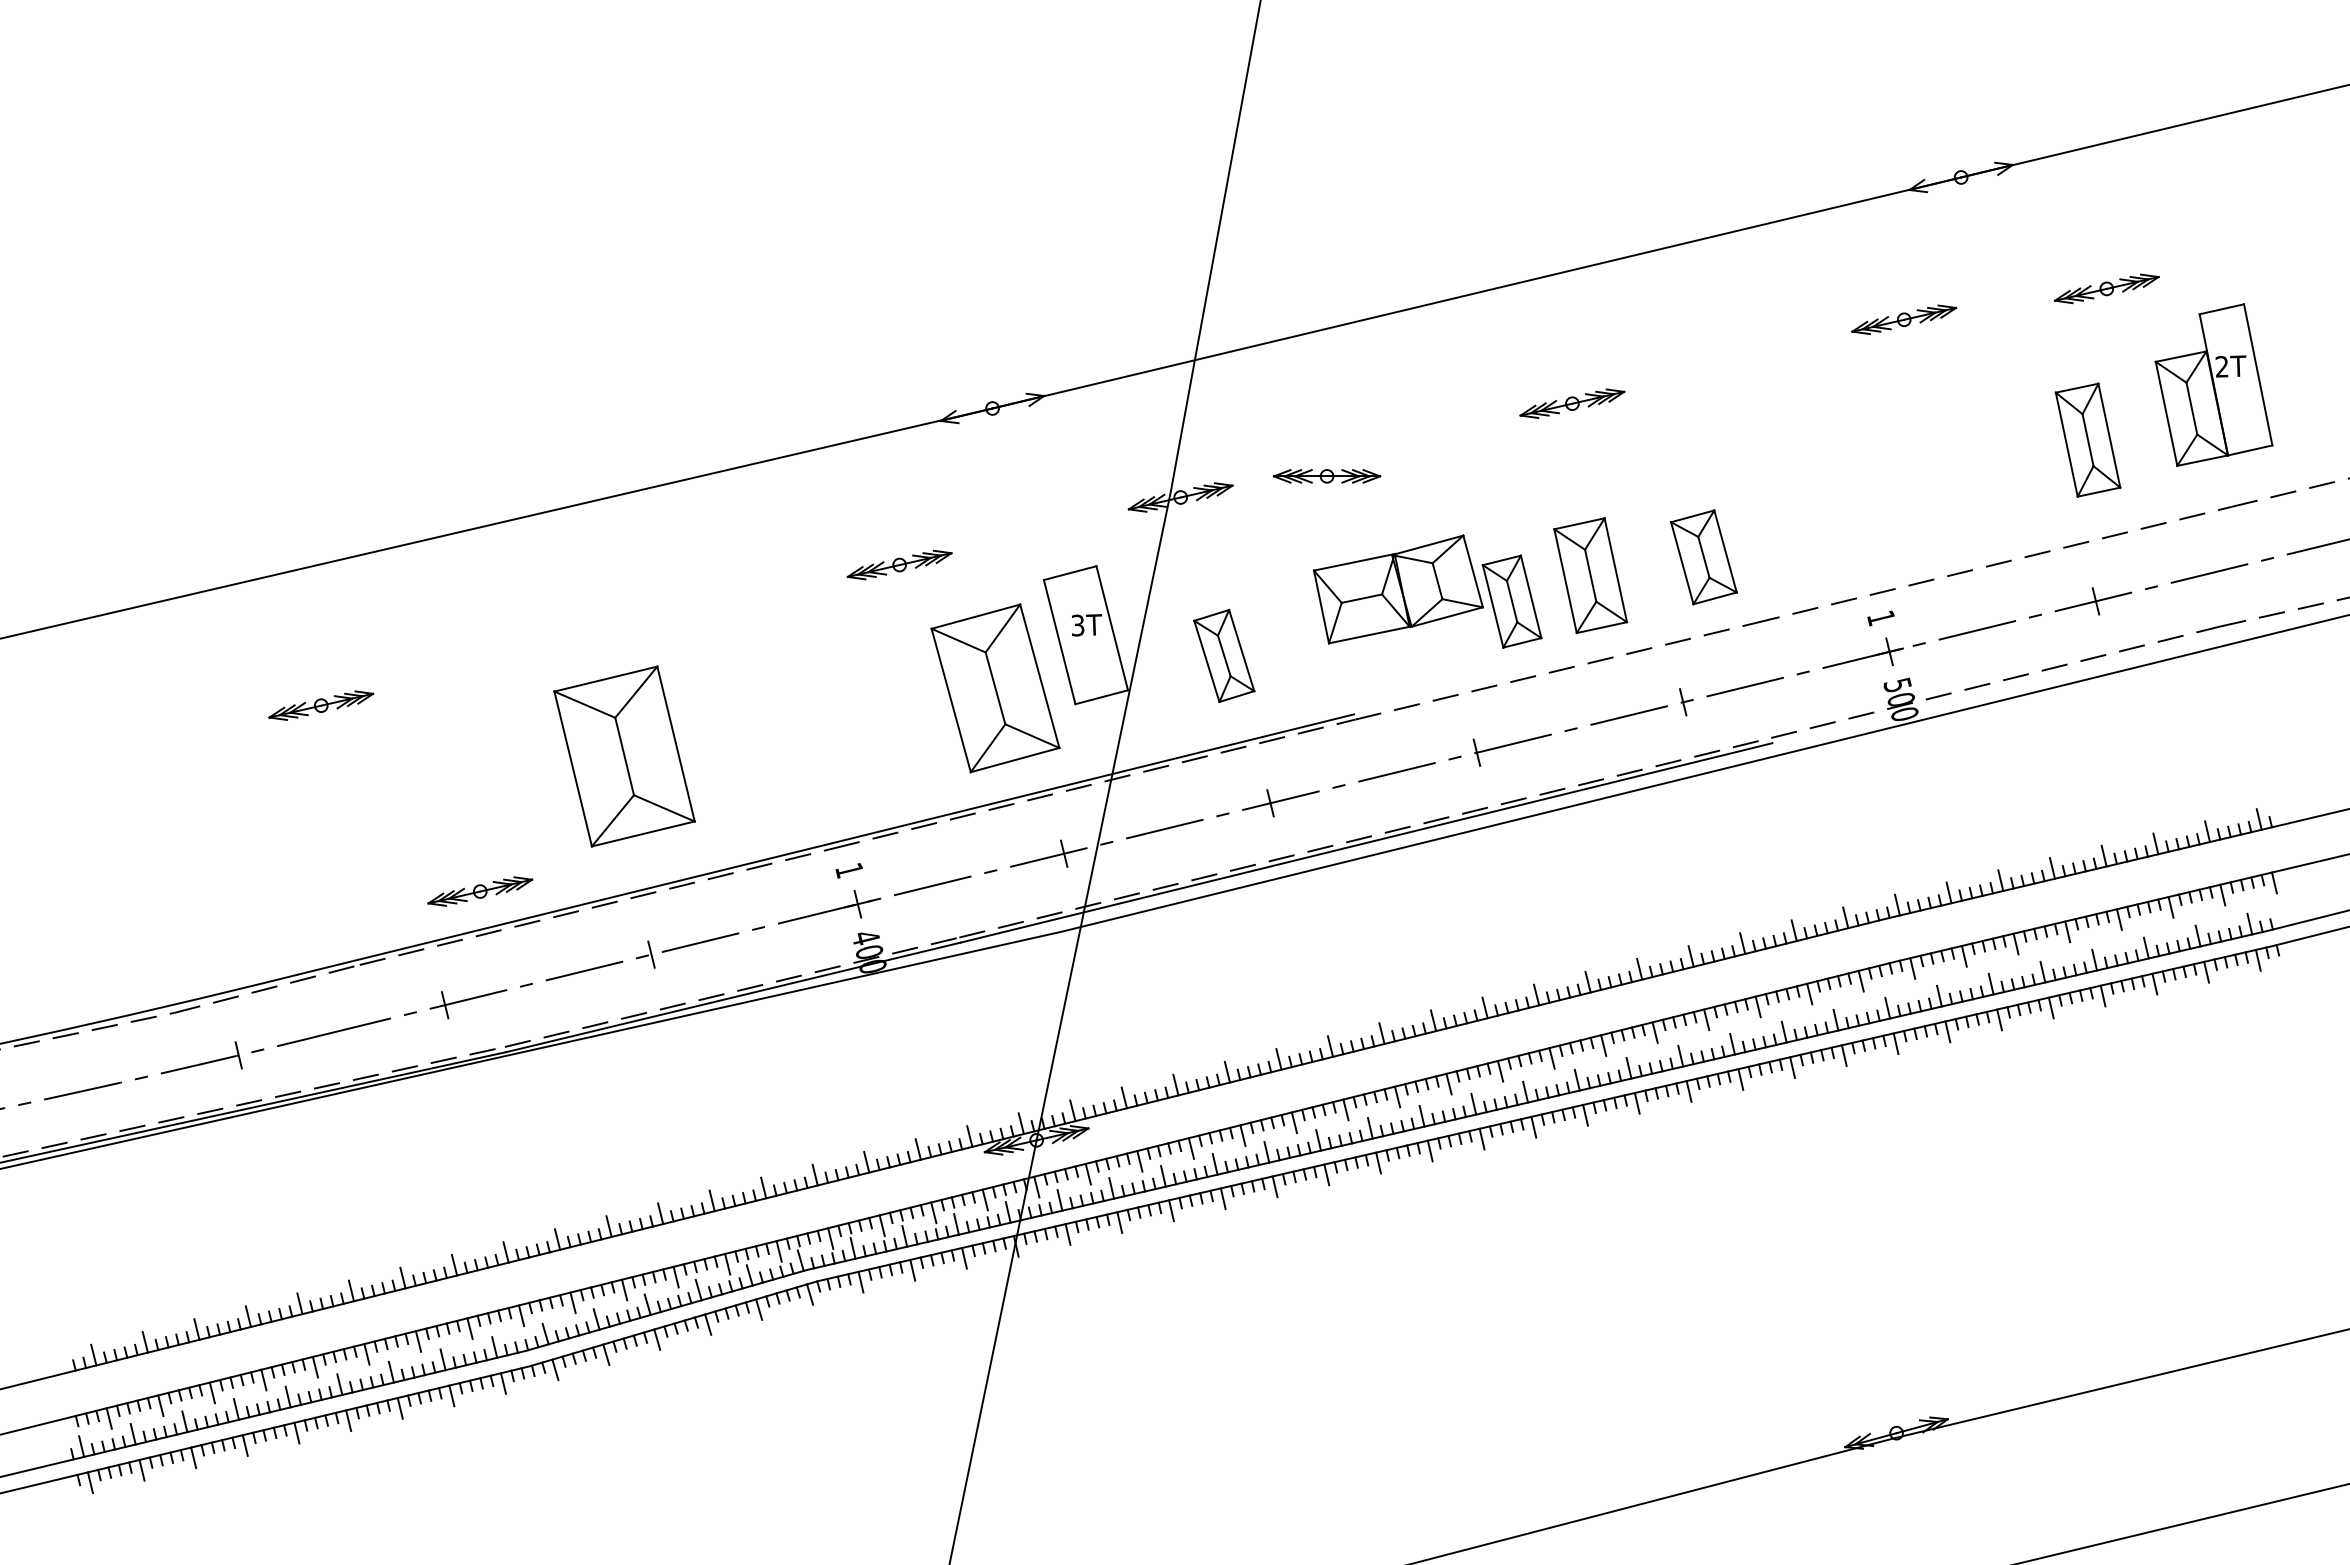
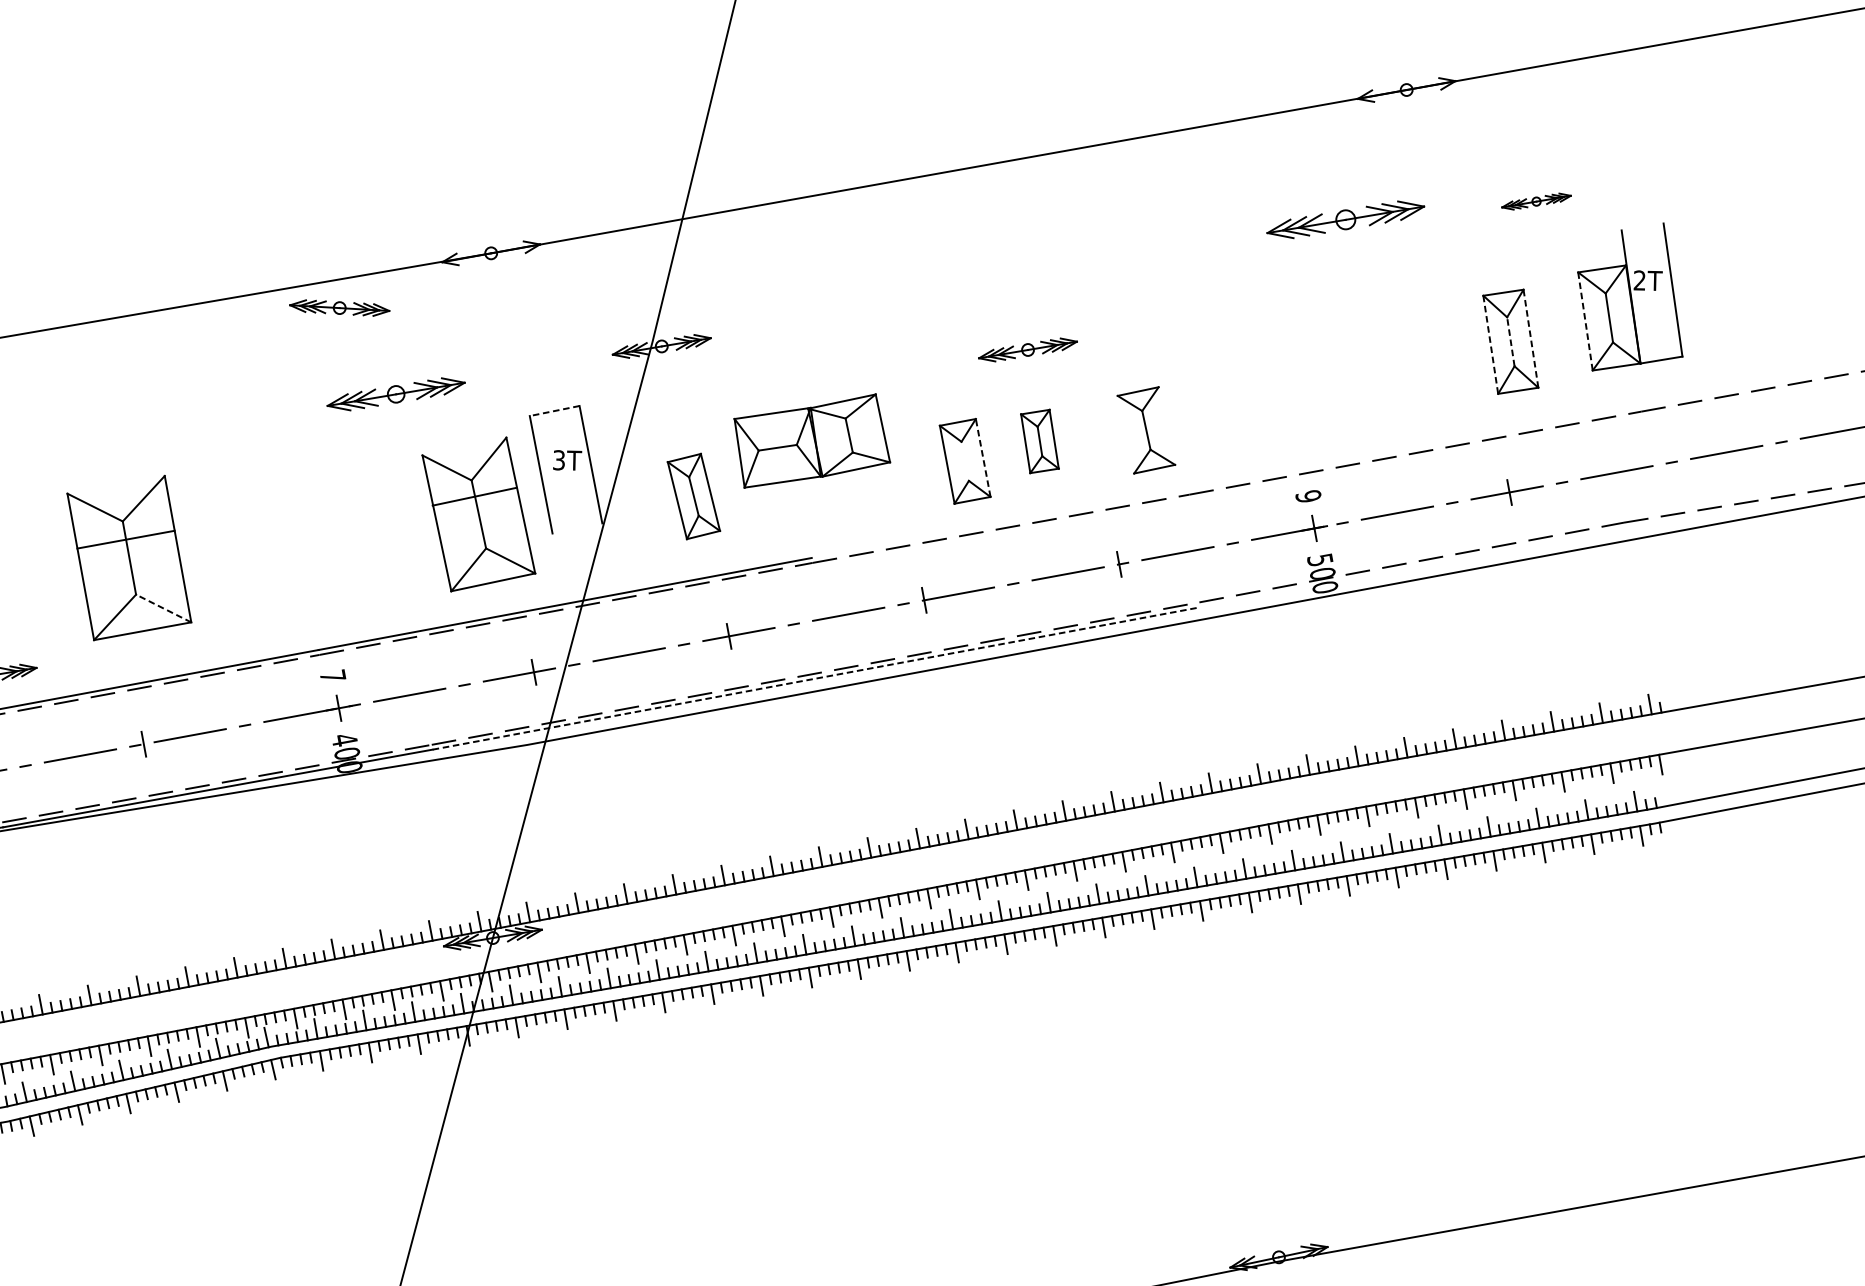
part: (2106, 288) -> (1536, 201), size x0.7
line: (2221, 309) -> (1642, 227), removed
part: (1904, 319) -> (1346, 219), size x1.6
part: (1572, 403) -> (1028, 349), moved
line: (2166, 414) -> (1585, 322), solid -> dashed
line: (2109, 435) -> (1531, 338), solid -> dashed
line: (2088, 440) -> (1511, 342), solid -> dashed
line: (2066, 445) -> (1490, 345), solid -> dashed
part: (1326, 476) -> (339, 308), moved
line: (1725, 551) -> (1166, 426), removed
line: (1682, 563) -> (1126, 434), removed
part: (899, 564) -> (396, 393), size x1.4
line: (1069, 573) -> (554, 411), solid -> dashed
part: (1590, 575) -> (1039, 441), size x0.6
part: (1397, 589) -> (811, 441), moved
line: (1531, 596) -> (983, 457), solid -> dashed
line: (1512, 601) -> (965, 461), removed
line: (975, 616) -> (474, 496), moved
text: (1880, 618) -> (1307, 496), 1 -> 9
line: (605, 678) -> (125, 539), moved
line: (1101, 697) -> (577, 528), removed
line: (663, 808) -> (162, 608), solid -> dashed
line: (1366, 842) -> (816, 678), solid -> dashed
text: (849, 870) -> (332, 676), 1 -> 7

